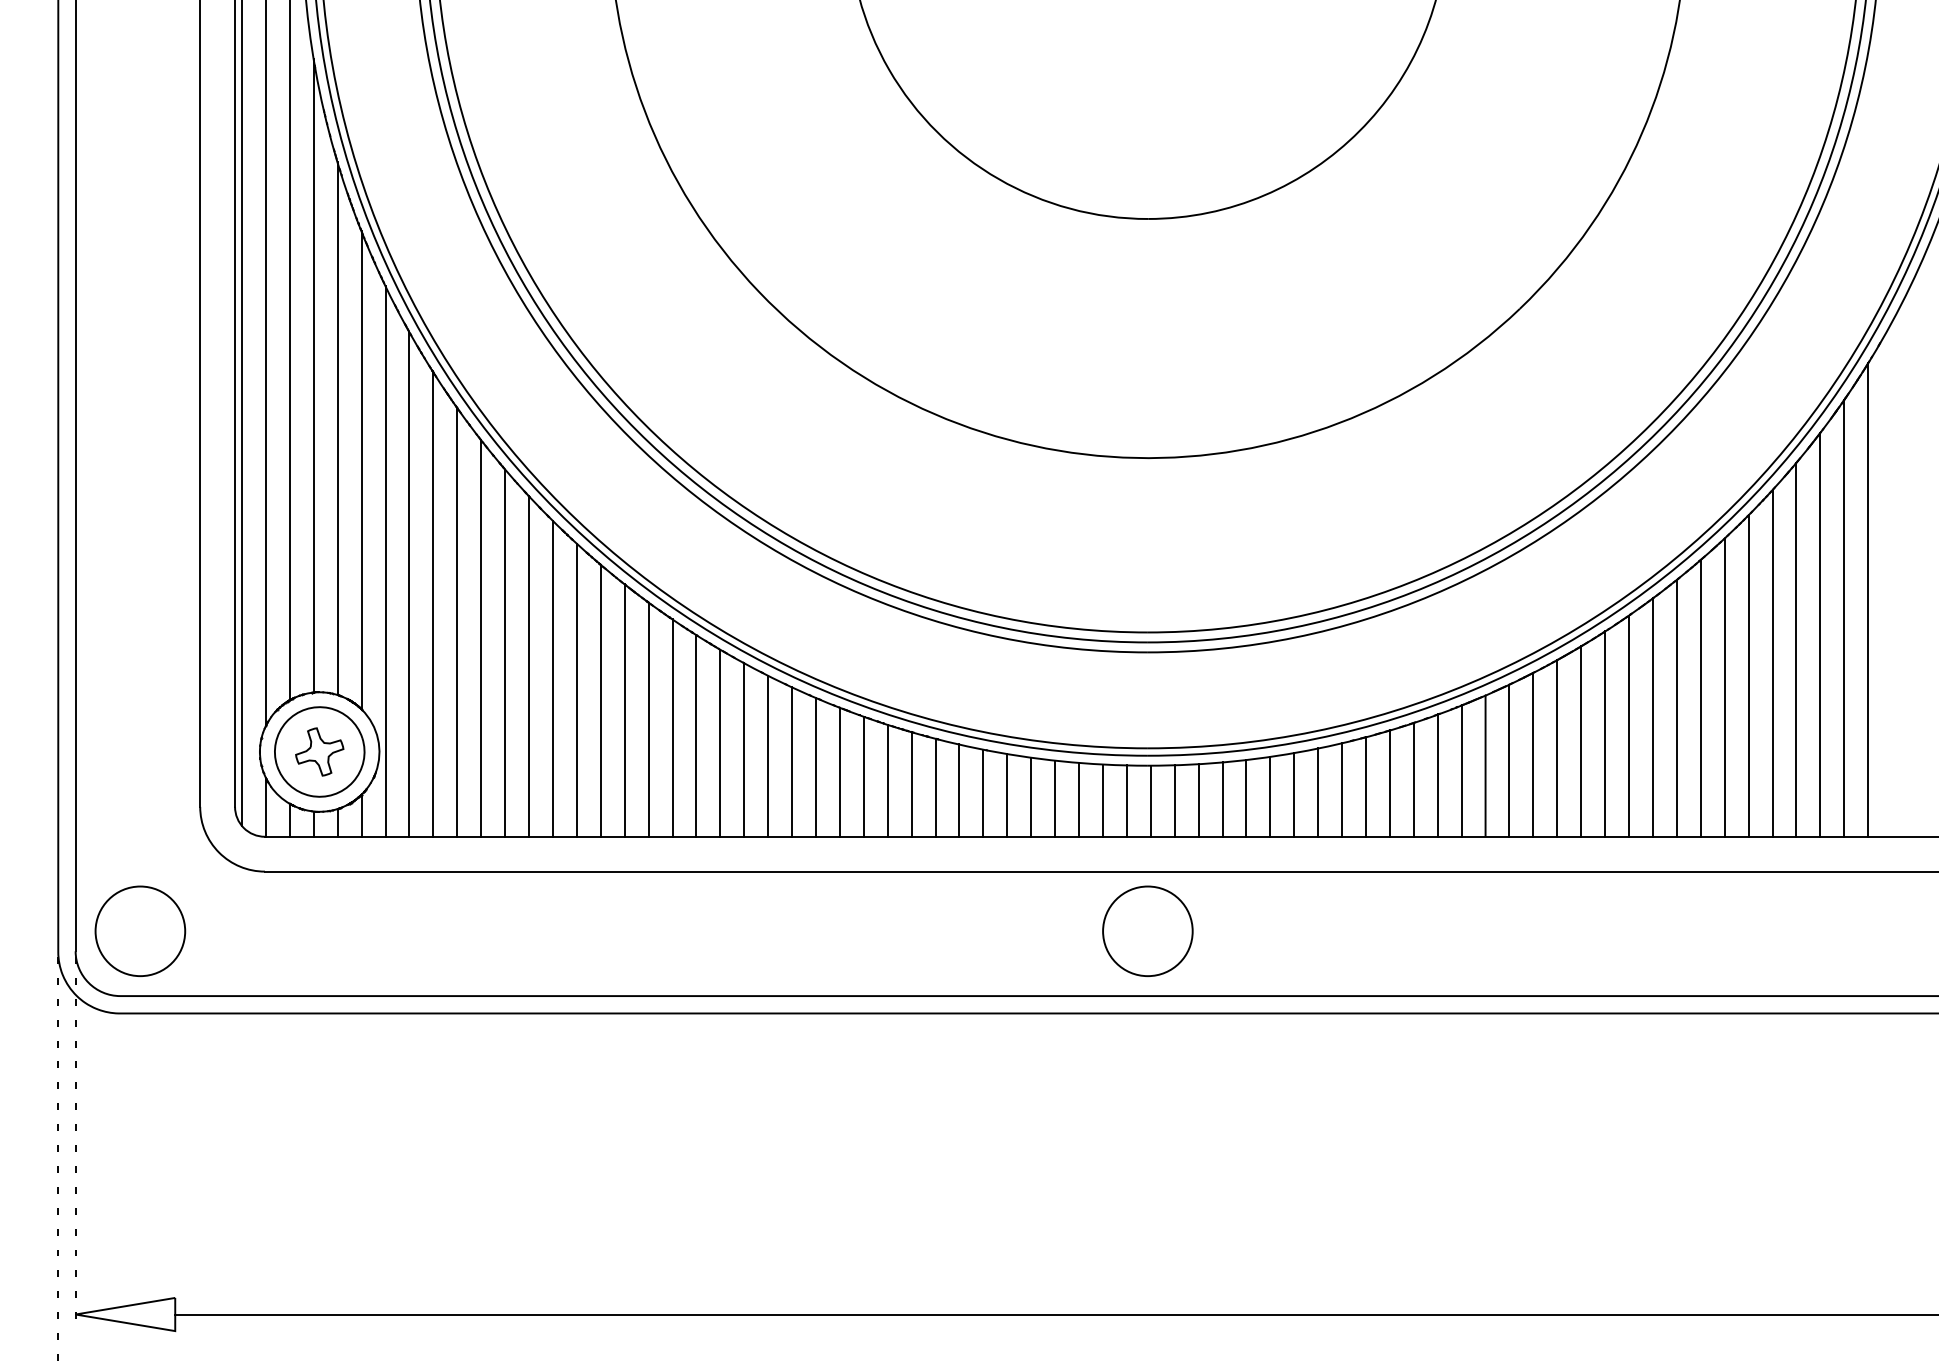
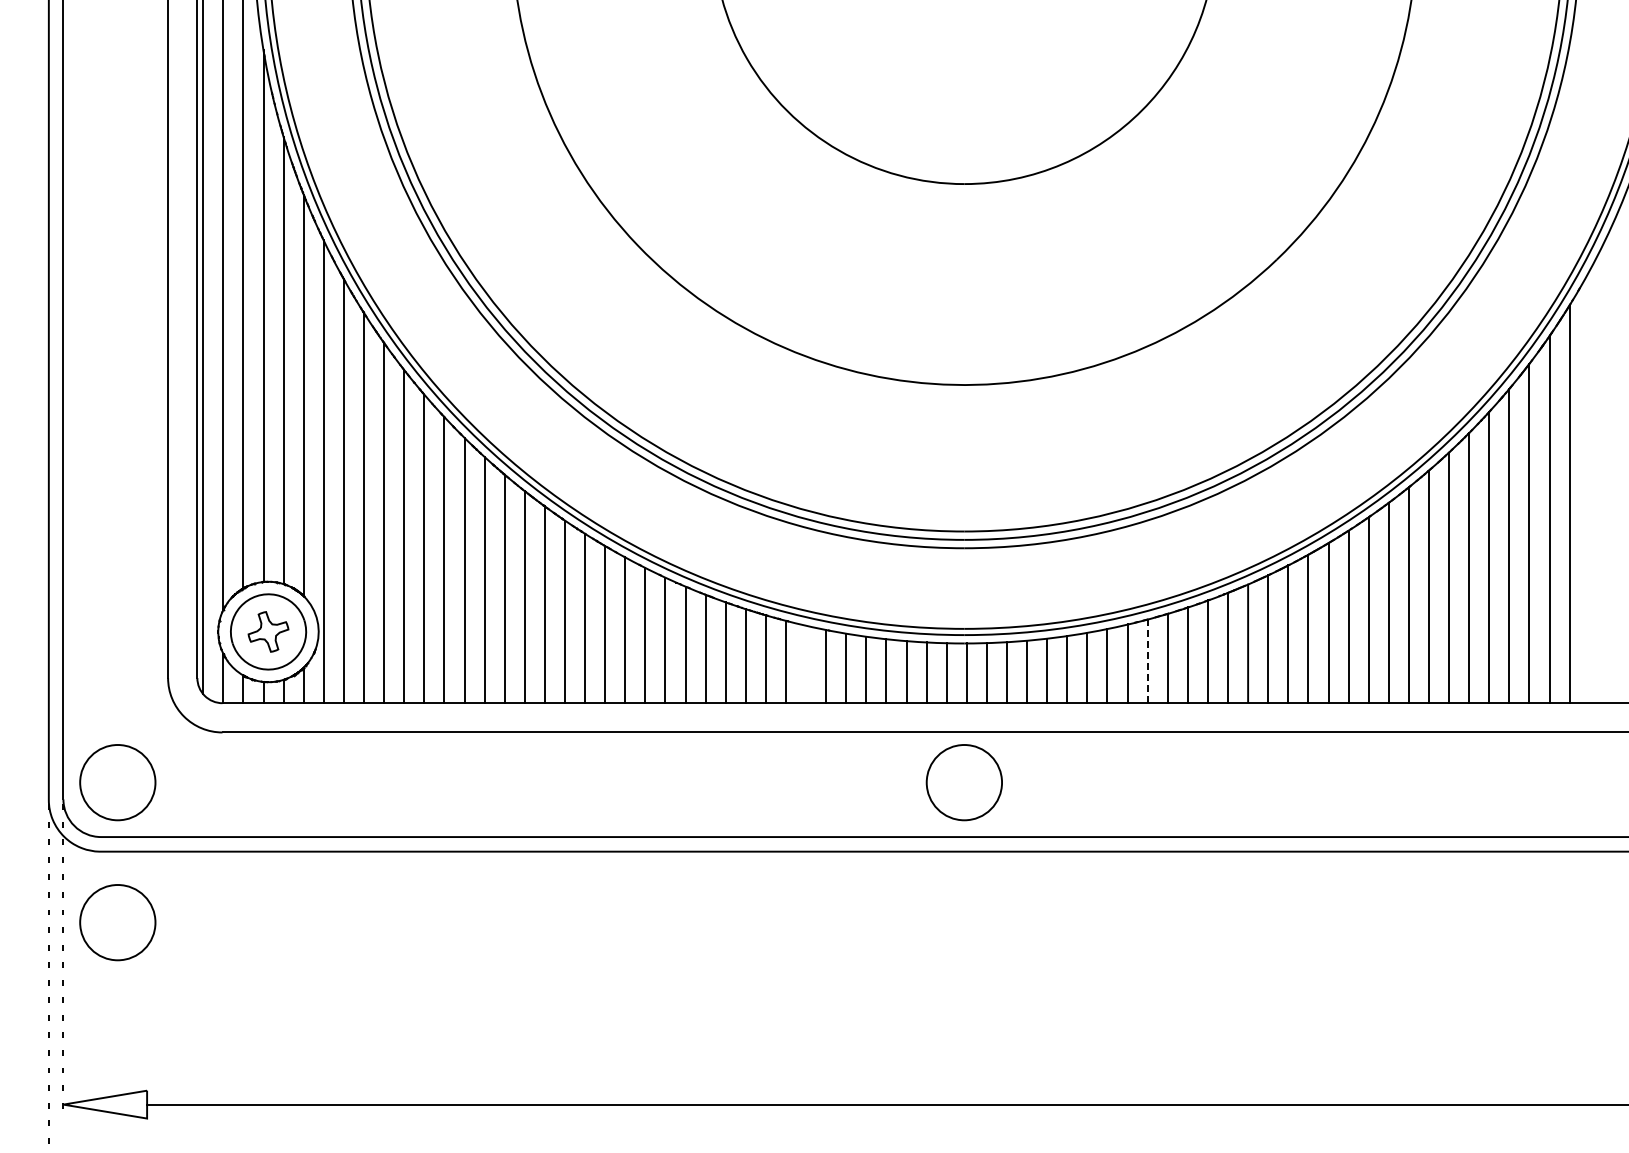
line: (1365, 787) -> (1147, 661), solid -> dashed
line: (959, 790) -> (806, 664), removed
circle: (140, 1097) -> (117, 922), added

